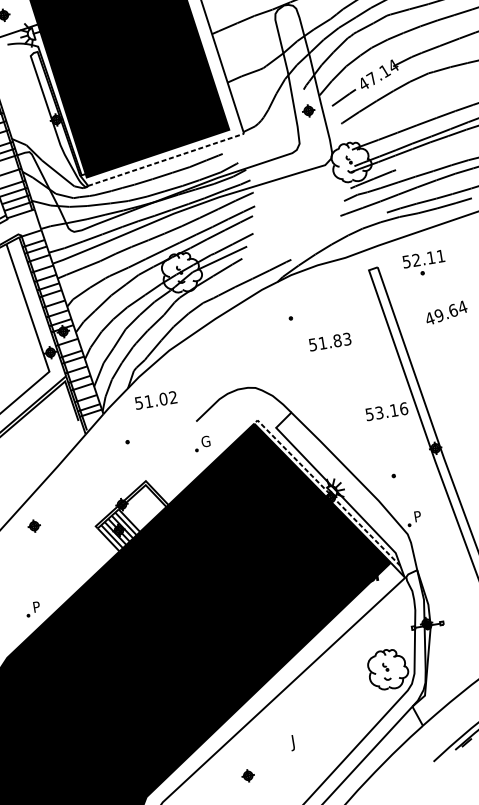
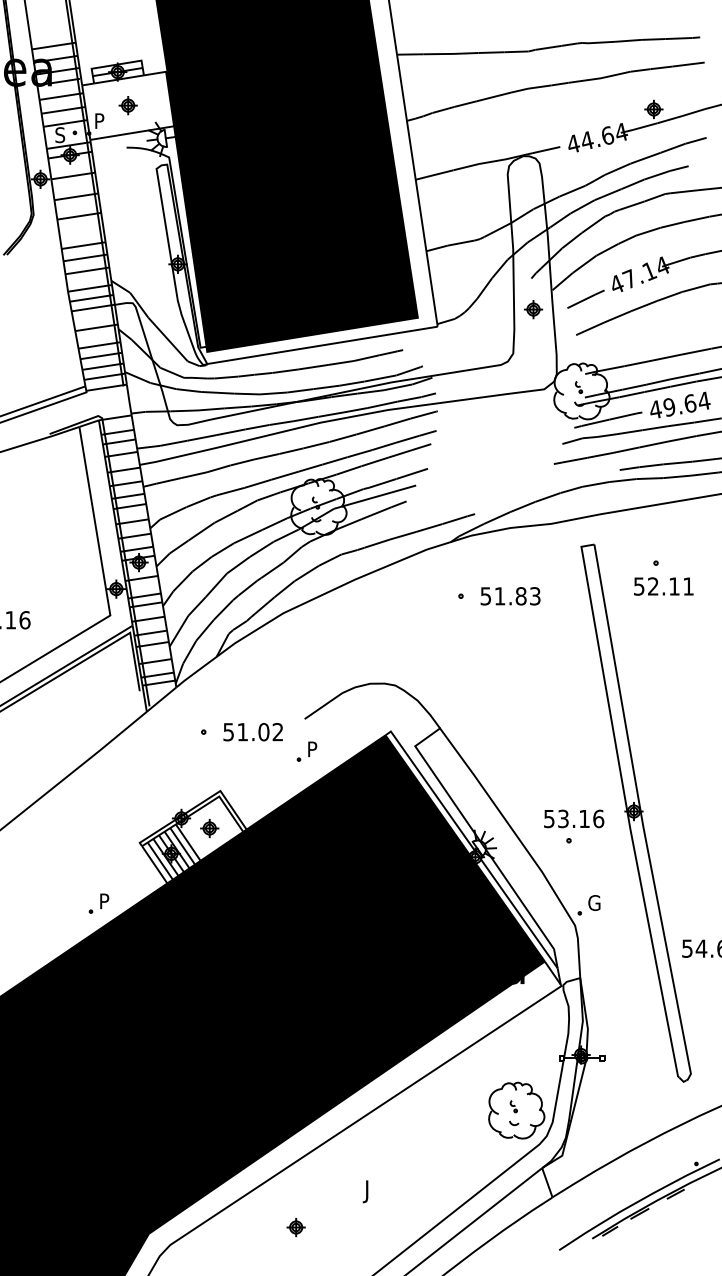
line: (166, 159) -> (322, 345), dashed -> solid
text: (423, 259) -> (663, 586), moved
text: (446, 312) -> (680, 404), moved
text: (330, 342) -> (510, 596), moved
text: (155, 400) -> (252, 732), moved
text: (387, 411) -> (574, 818), moved
text: (205, 441) -> (313, 749), G -> P
line: (326, 491) -> (471, 846), dashed -> solid
text: (418, 516) -> (594, 902), P -> G
part: (34, 526) -> (209, 828), moved
part: (32, 609) -> (98, 903), moved

